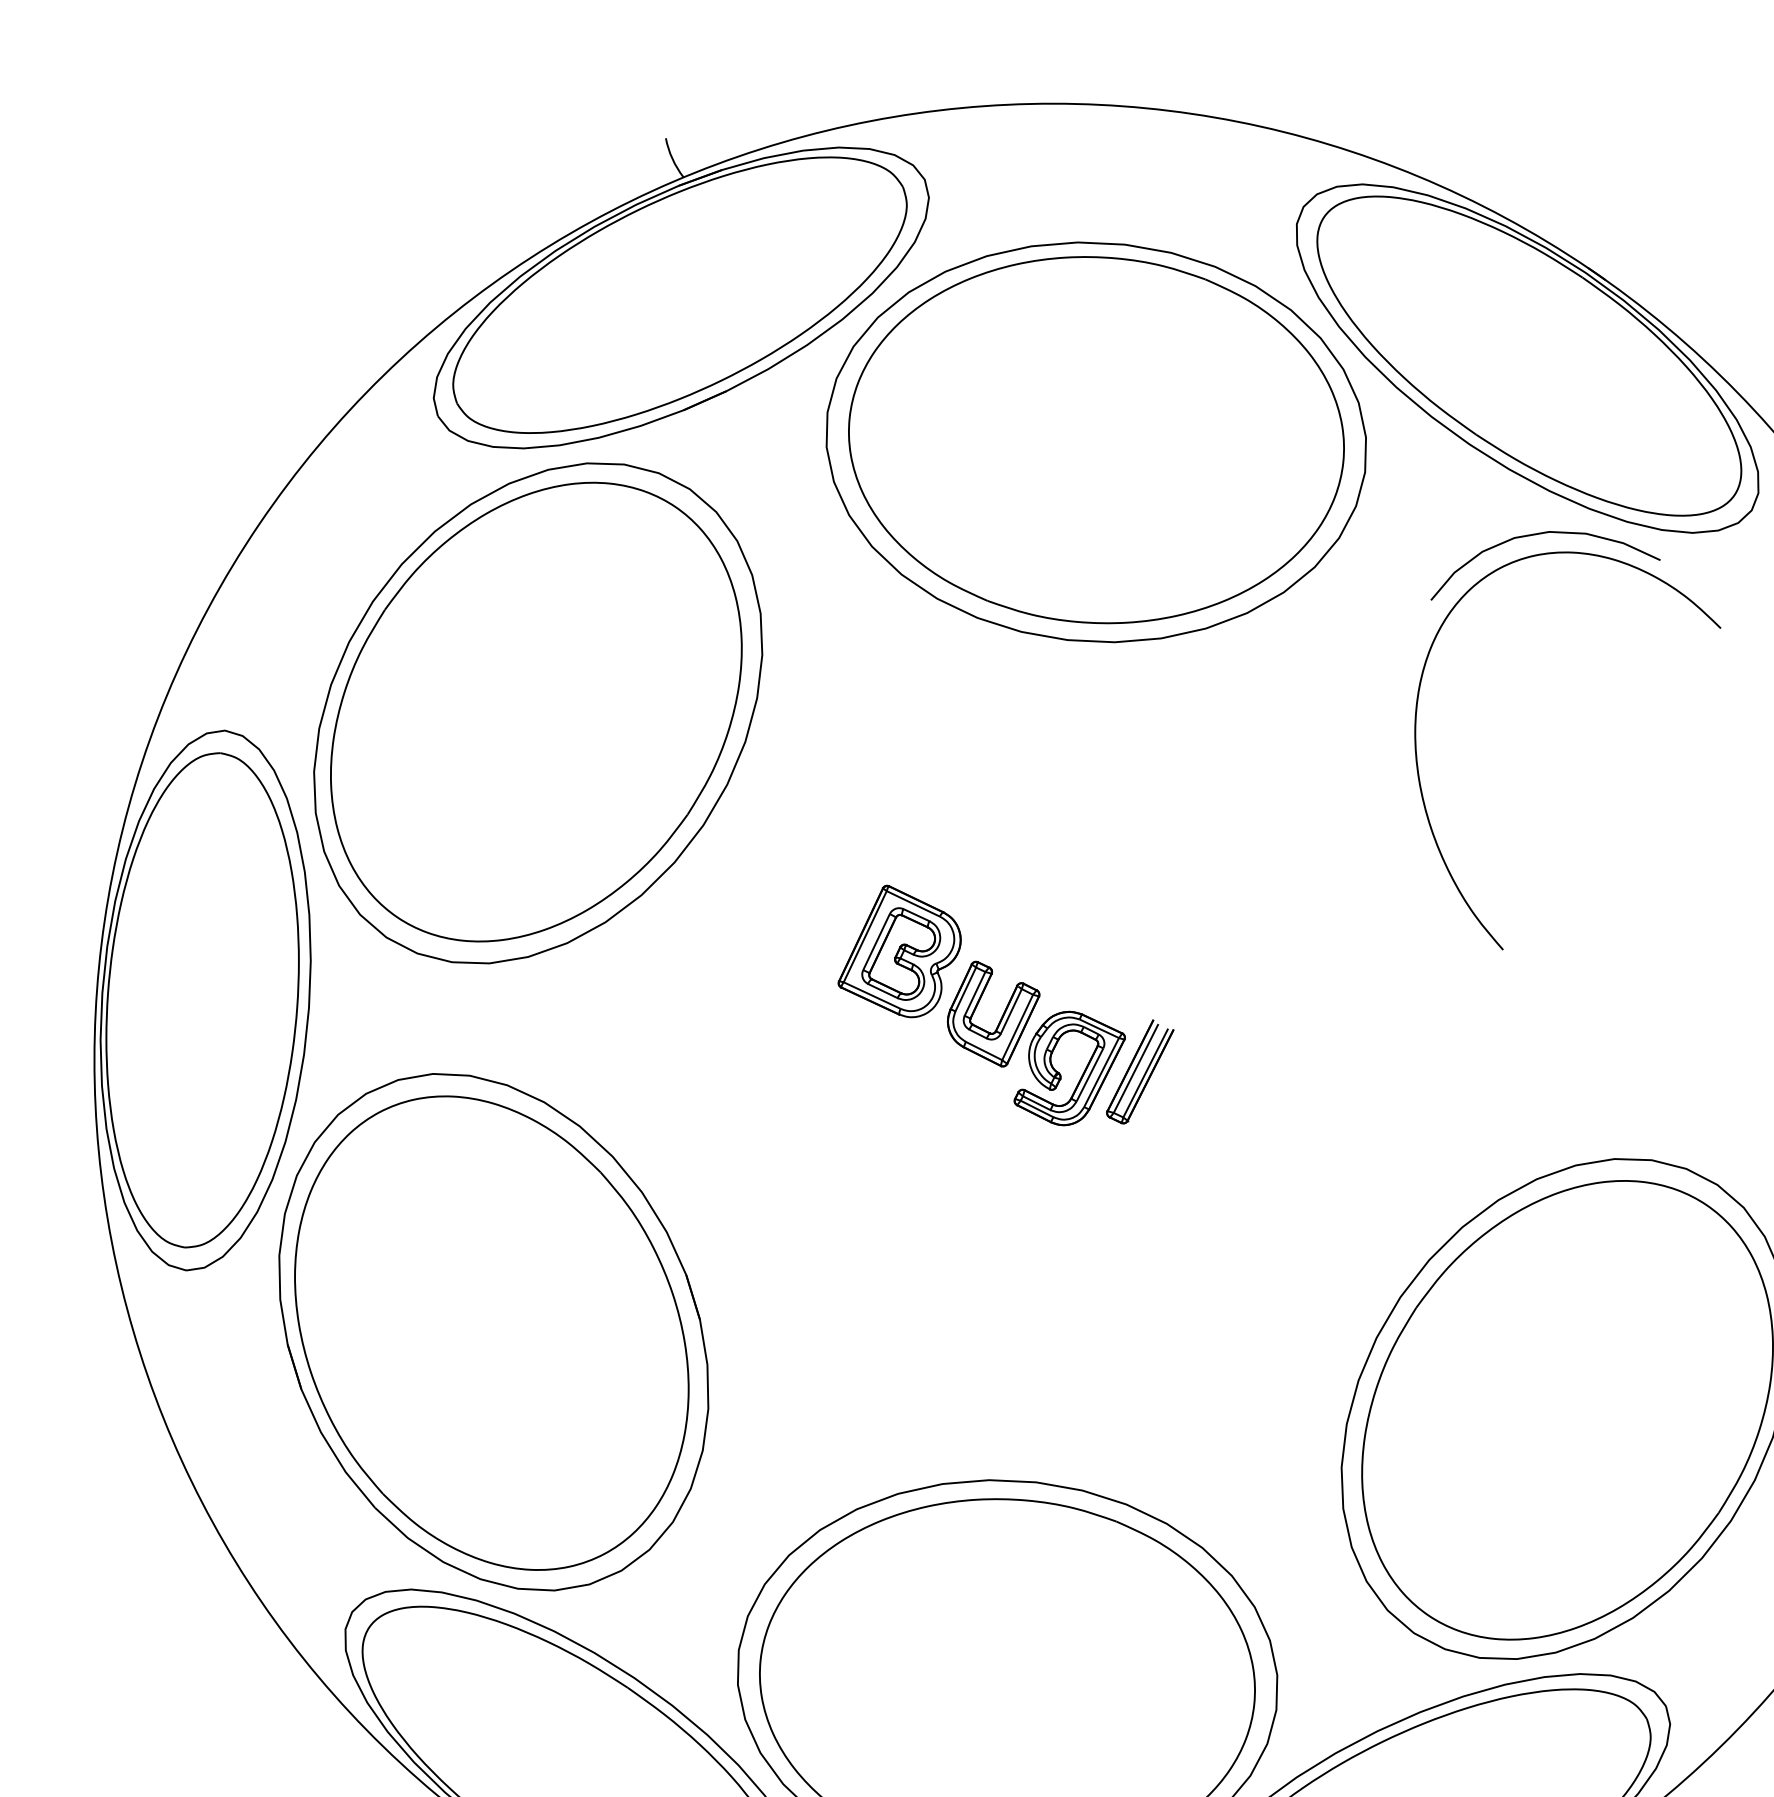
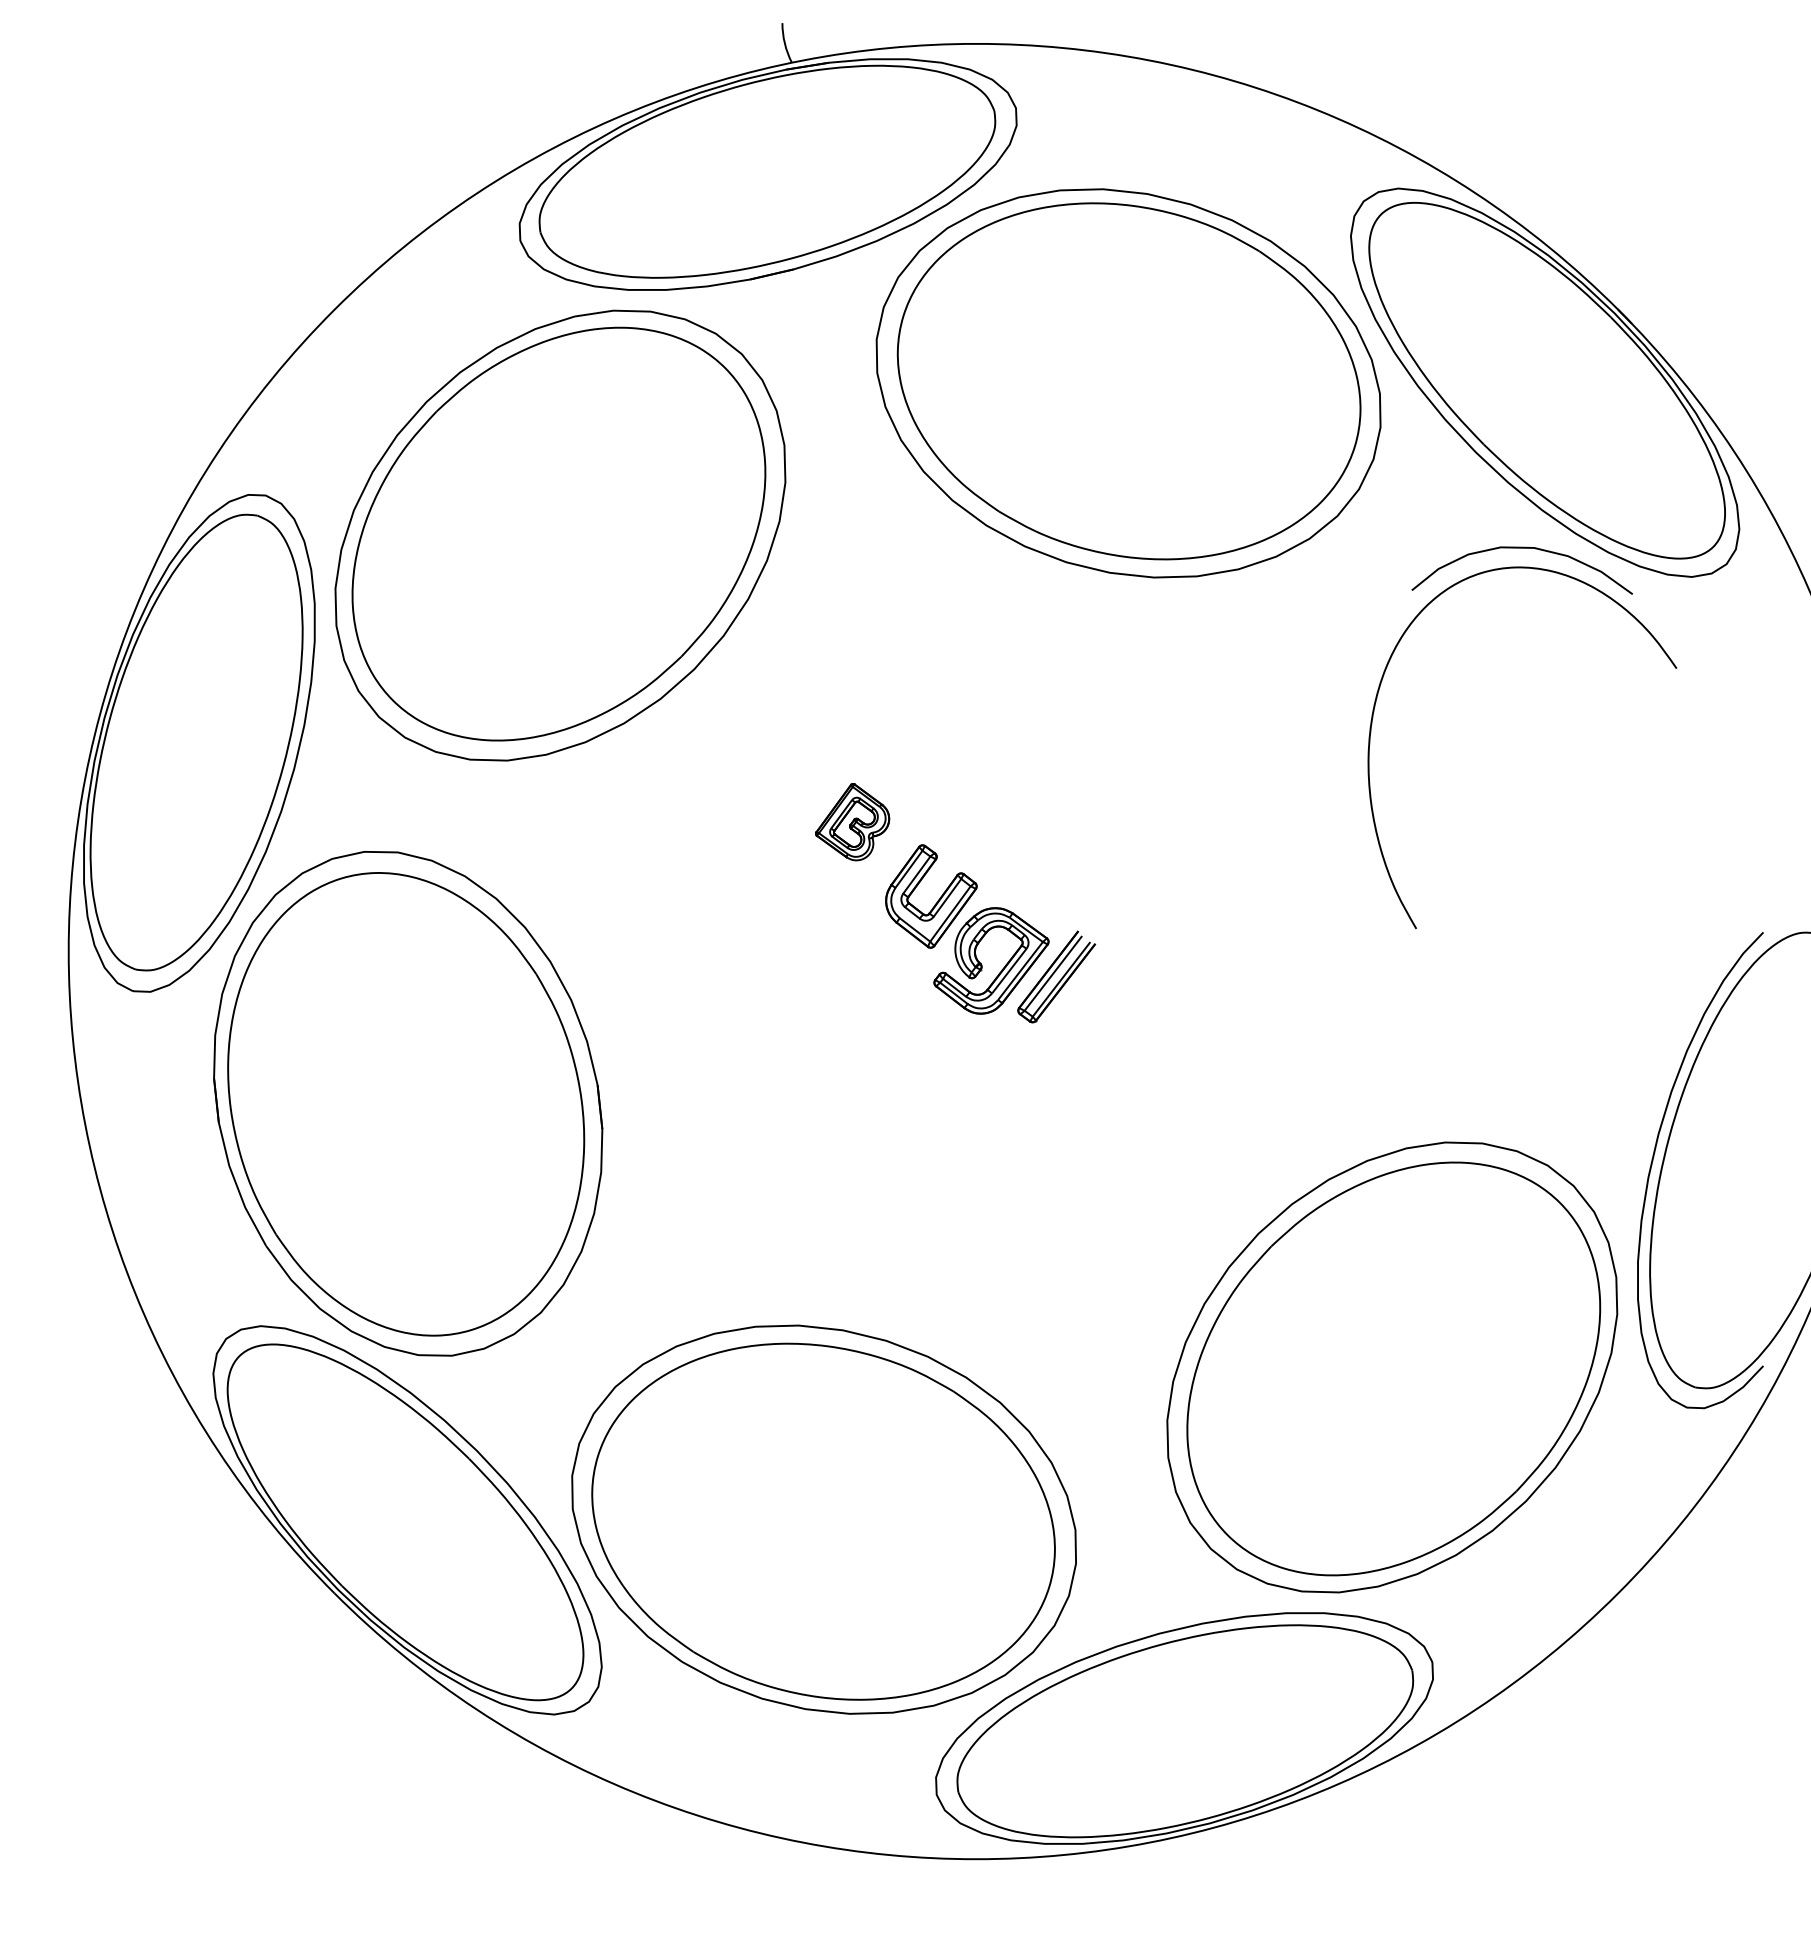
part: (897, 951) -> (852, 821), size x0.6

